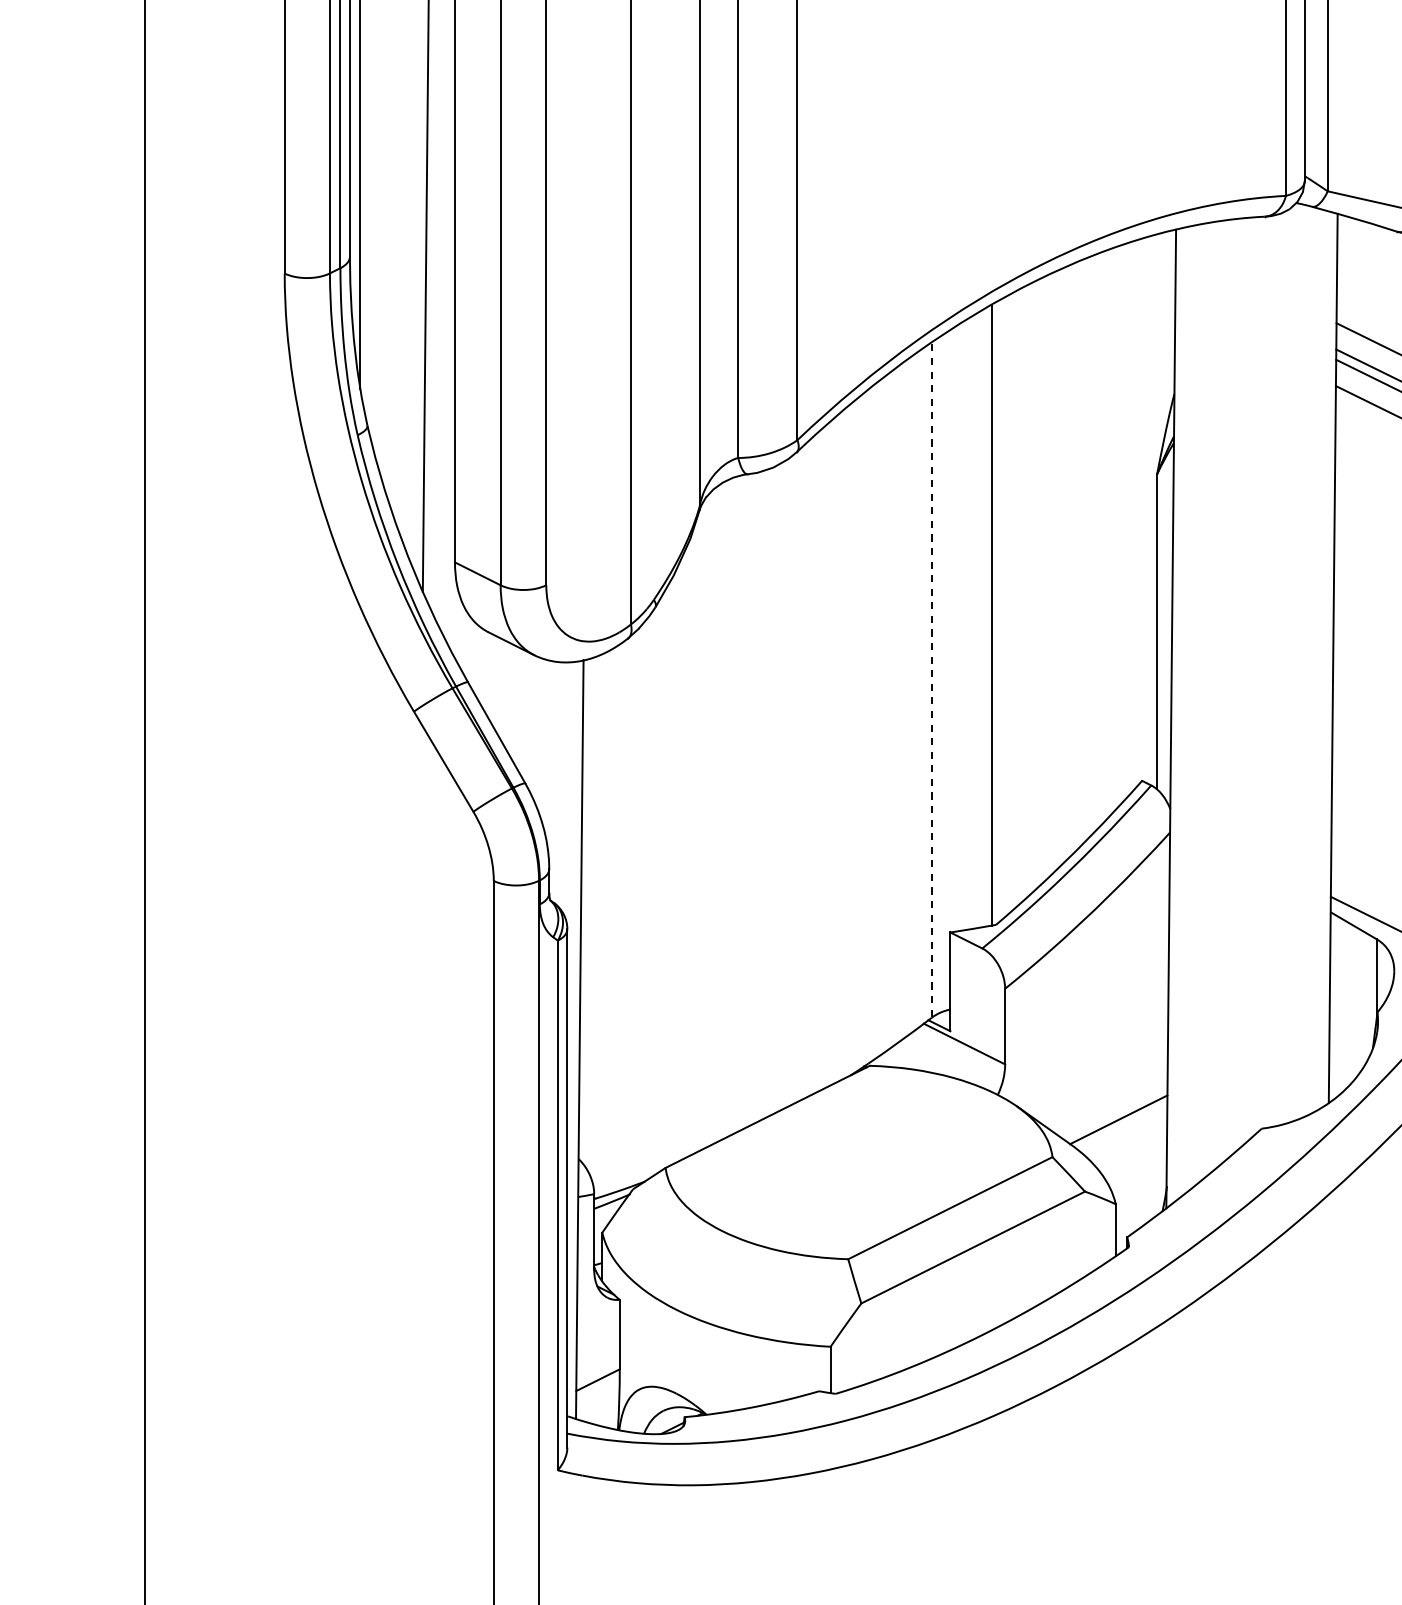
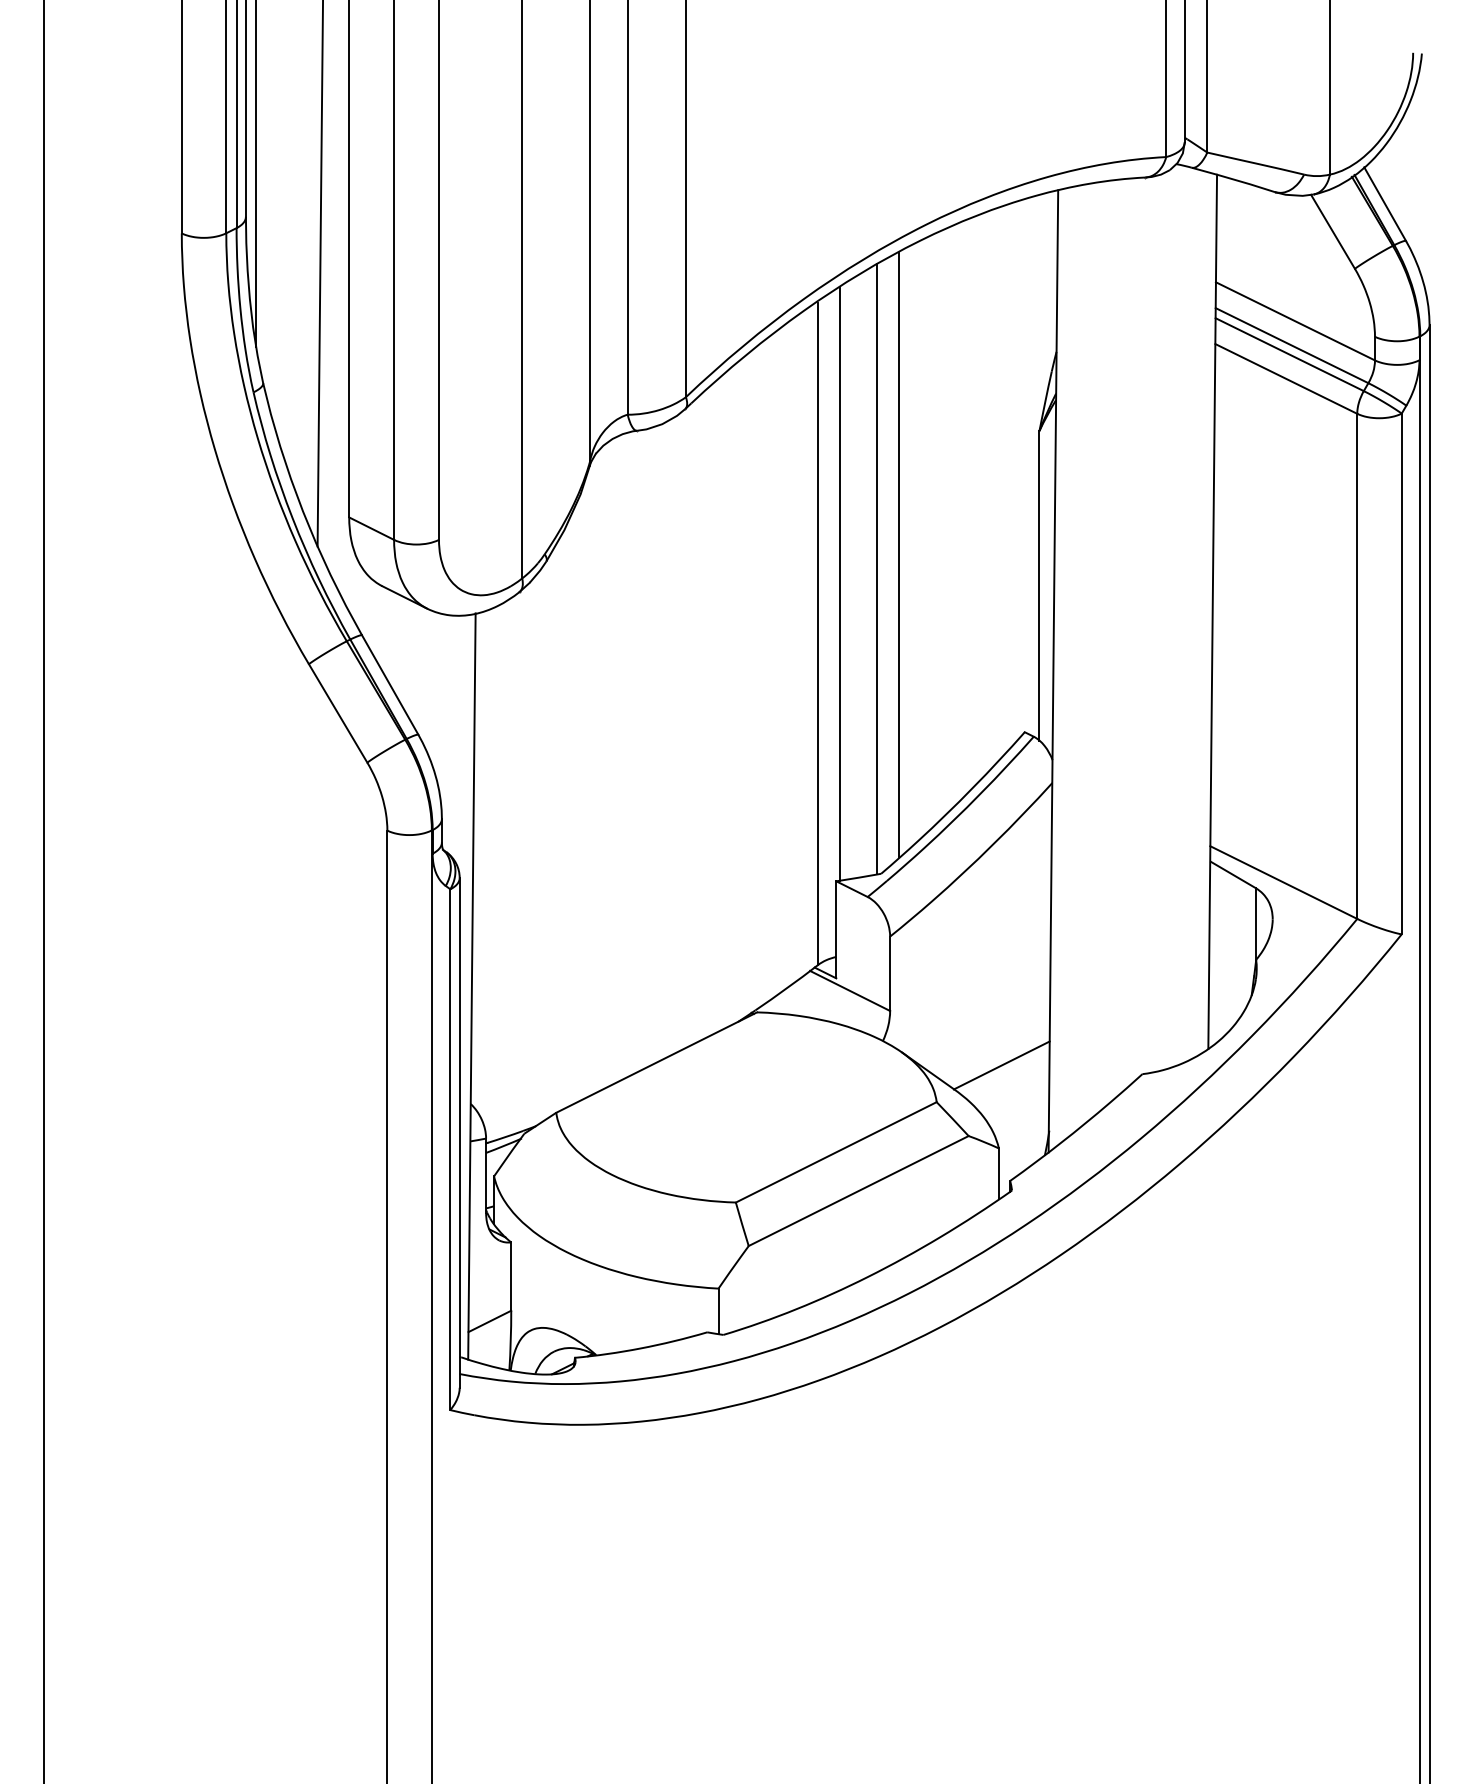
line: (1014, 601) -> (899, 555), added
line: (954, 629) -> (840, 583), added
line: (932, 681) -> (818, 634), dashed -> solid

